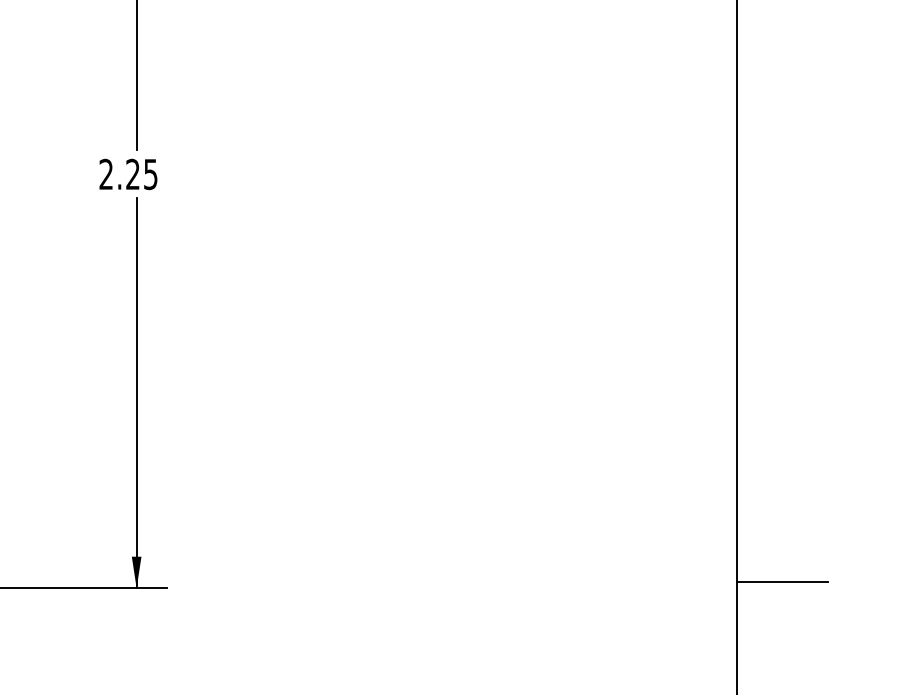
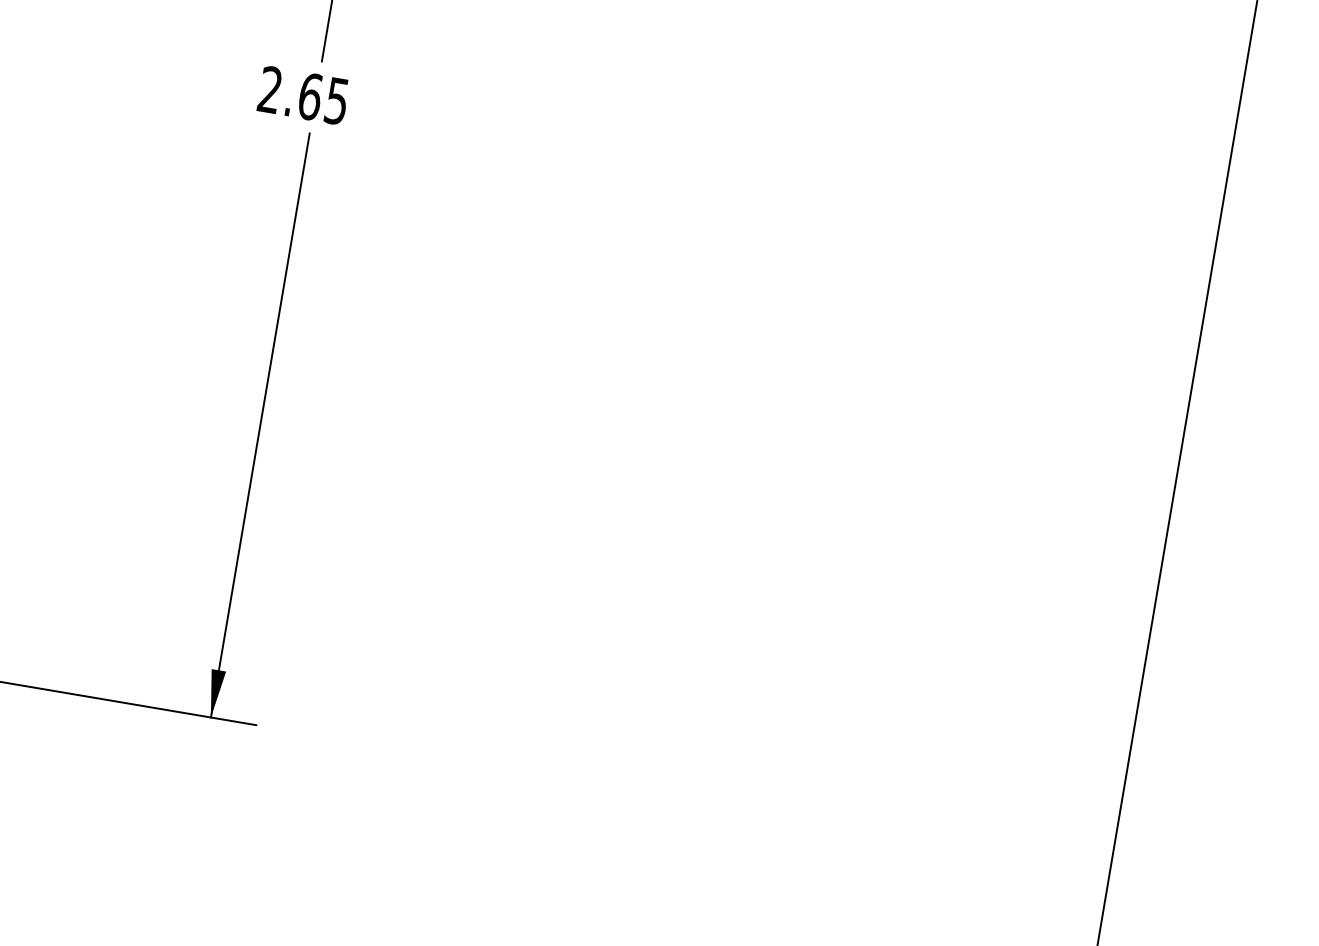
text: (133, 174) -> (311, 96), 2.25 -> 2.65
line: (781, 581) -> (1178, 870), removed

